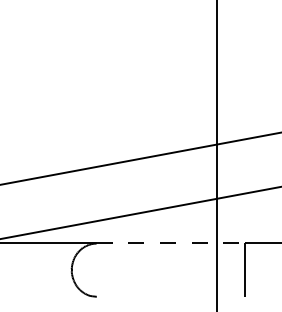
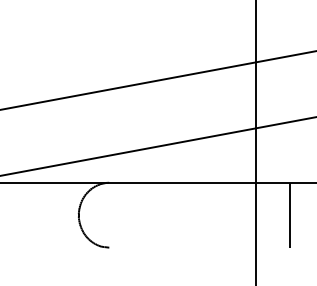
line: (171, 243) -> (200, 182), dashed -> solid

